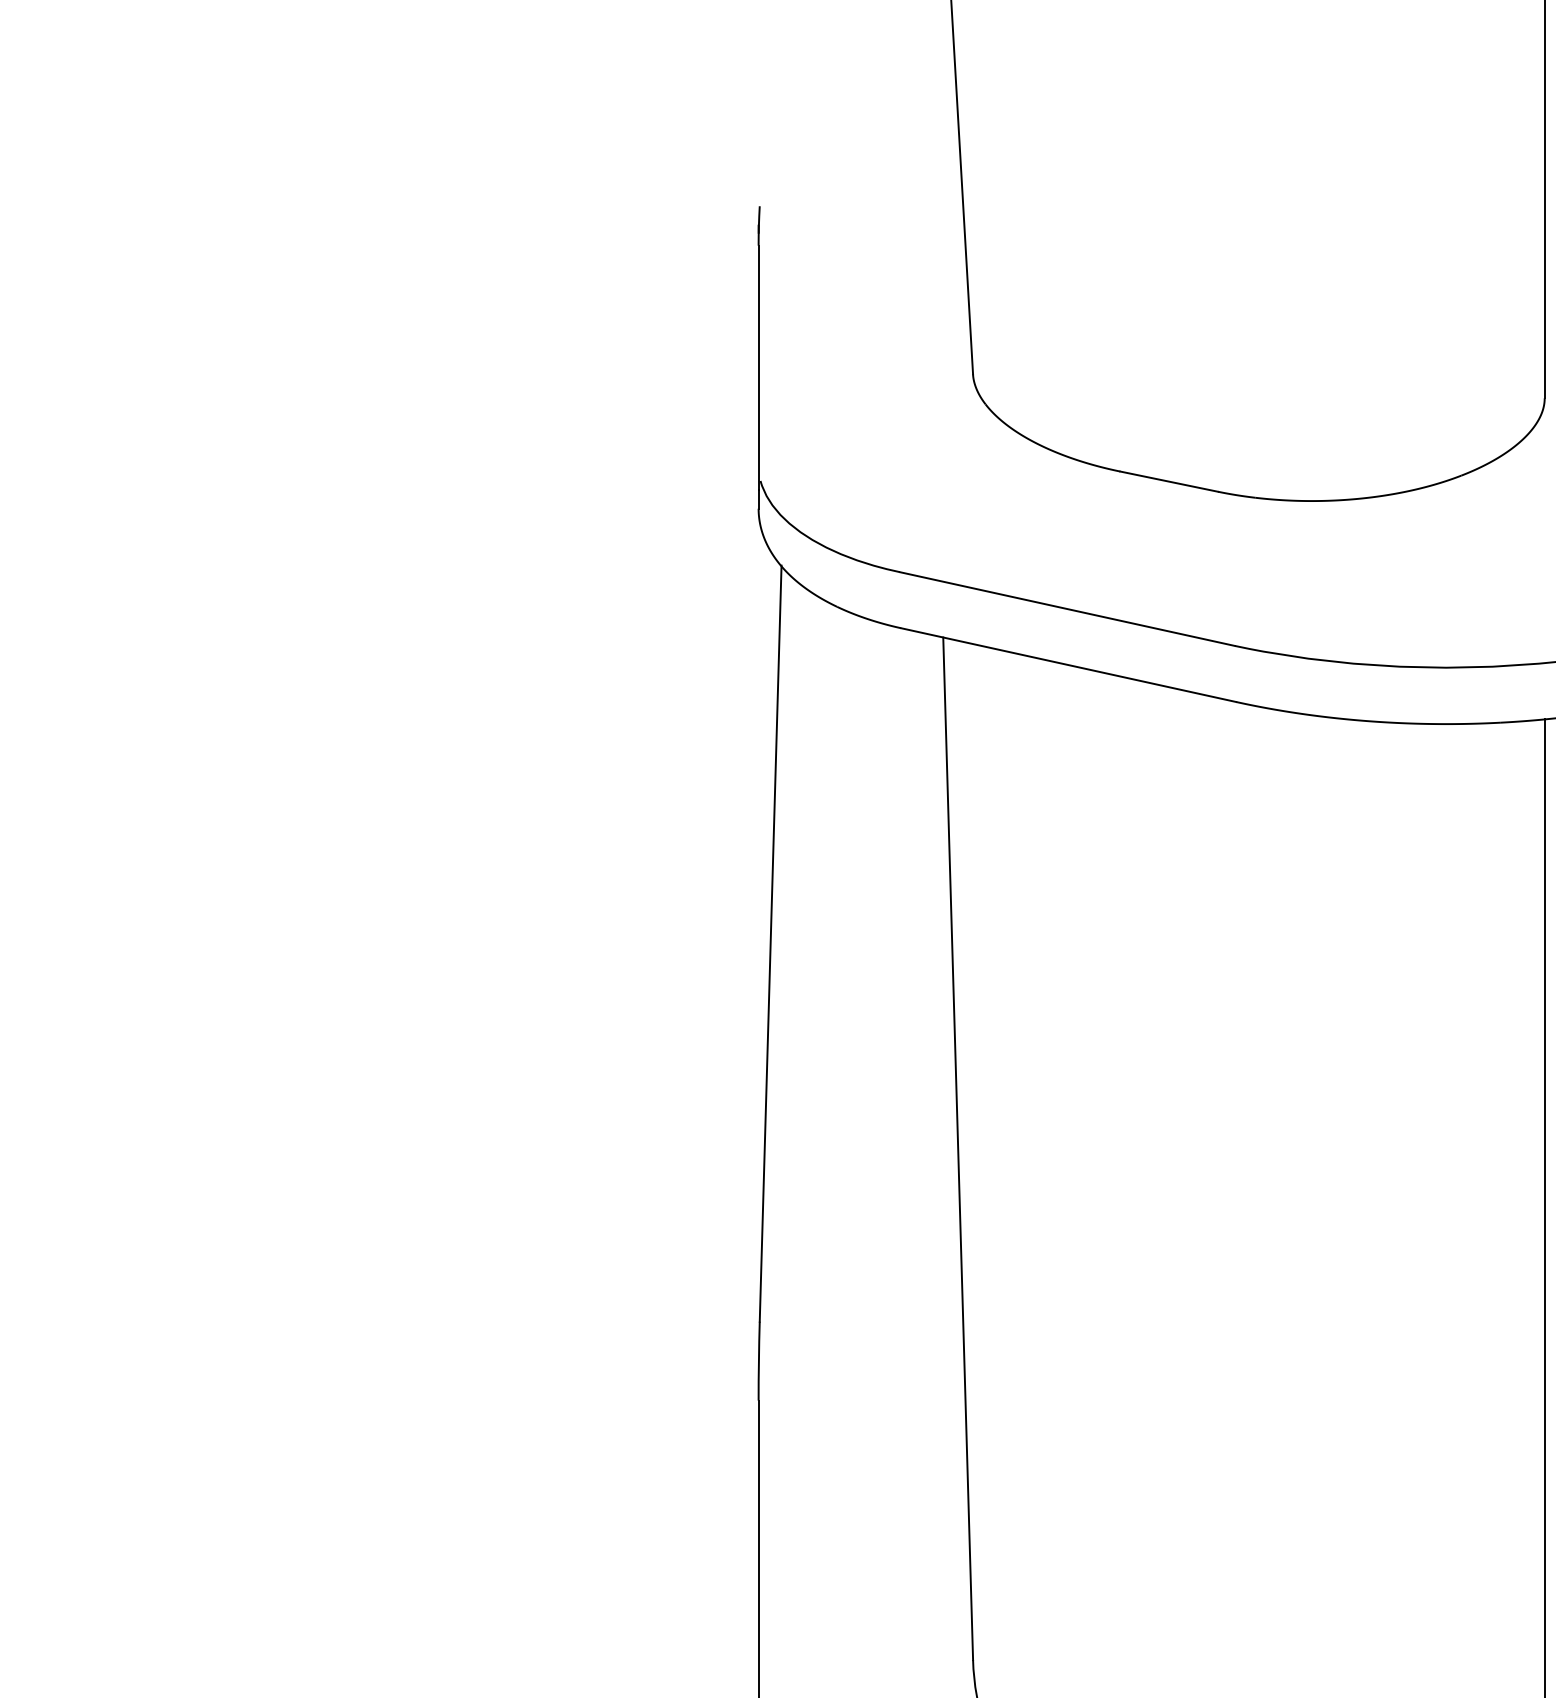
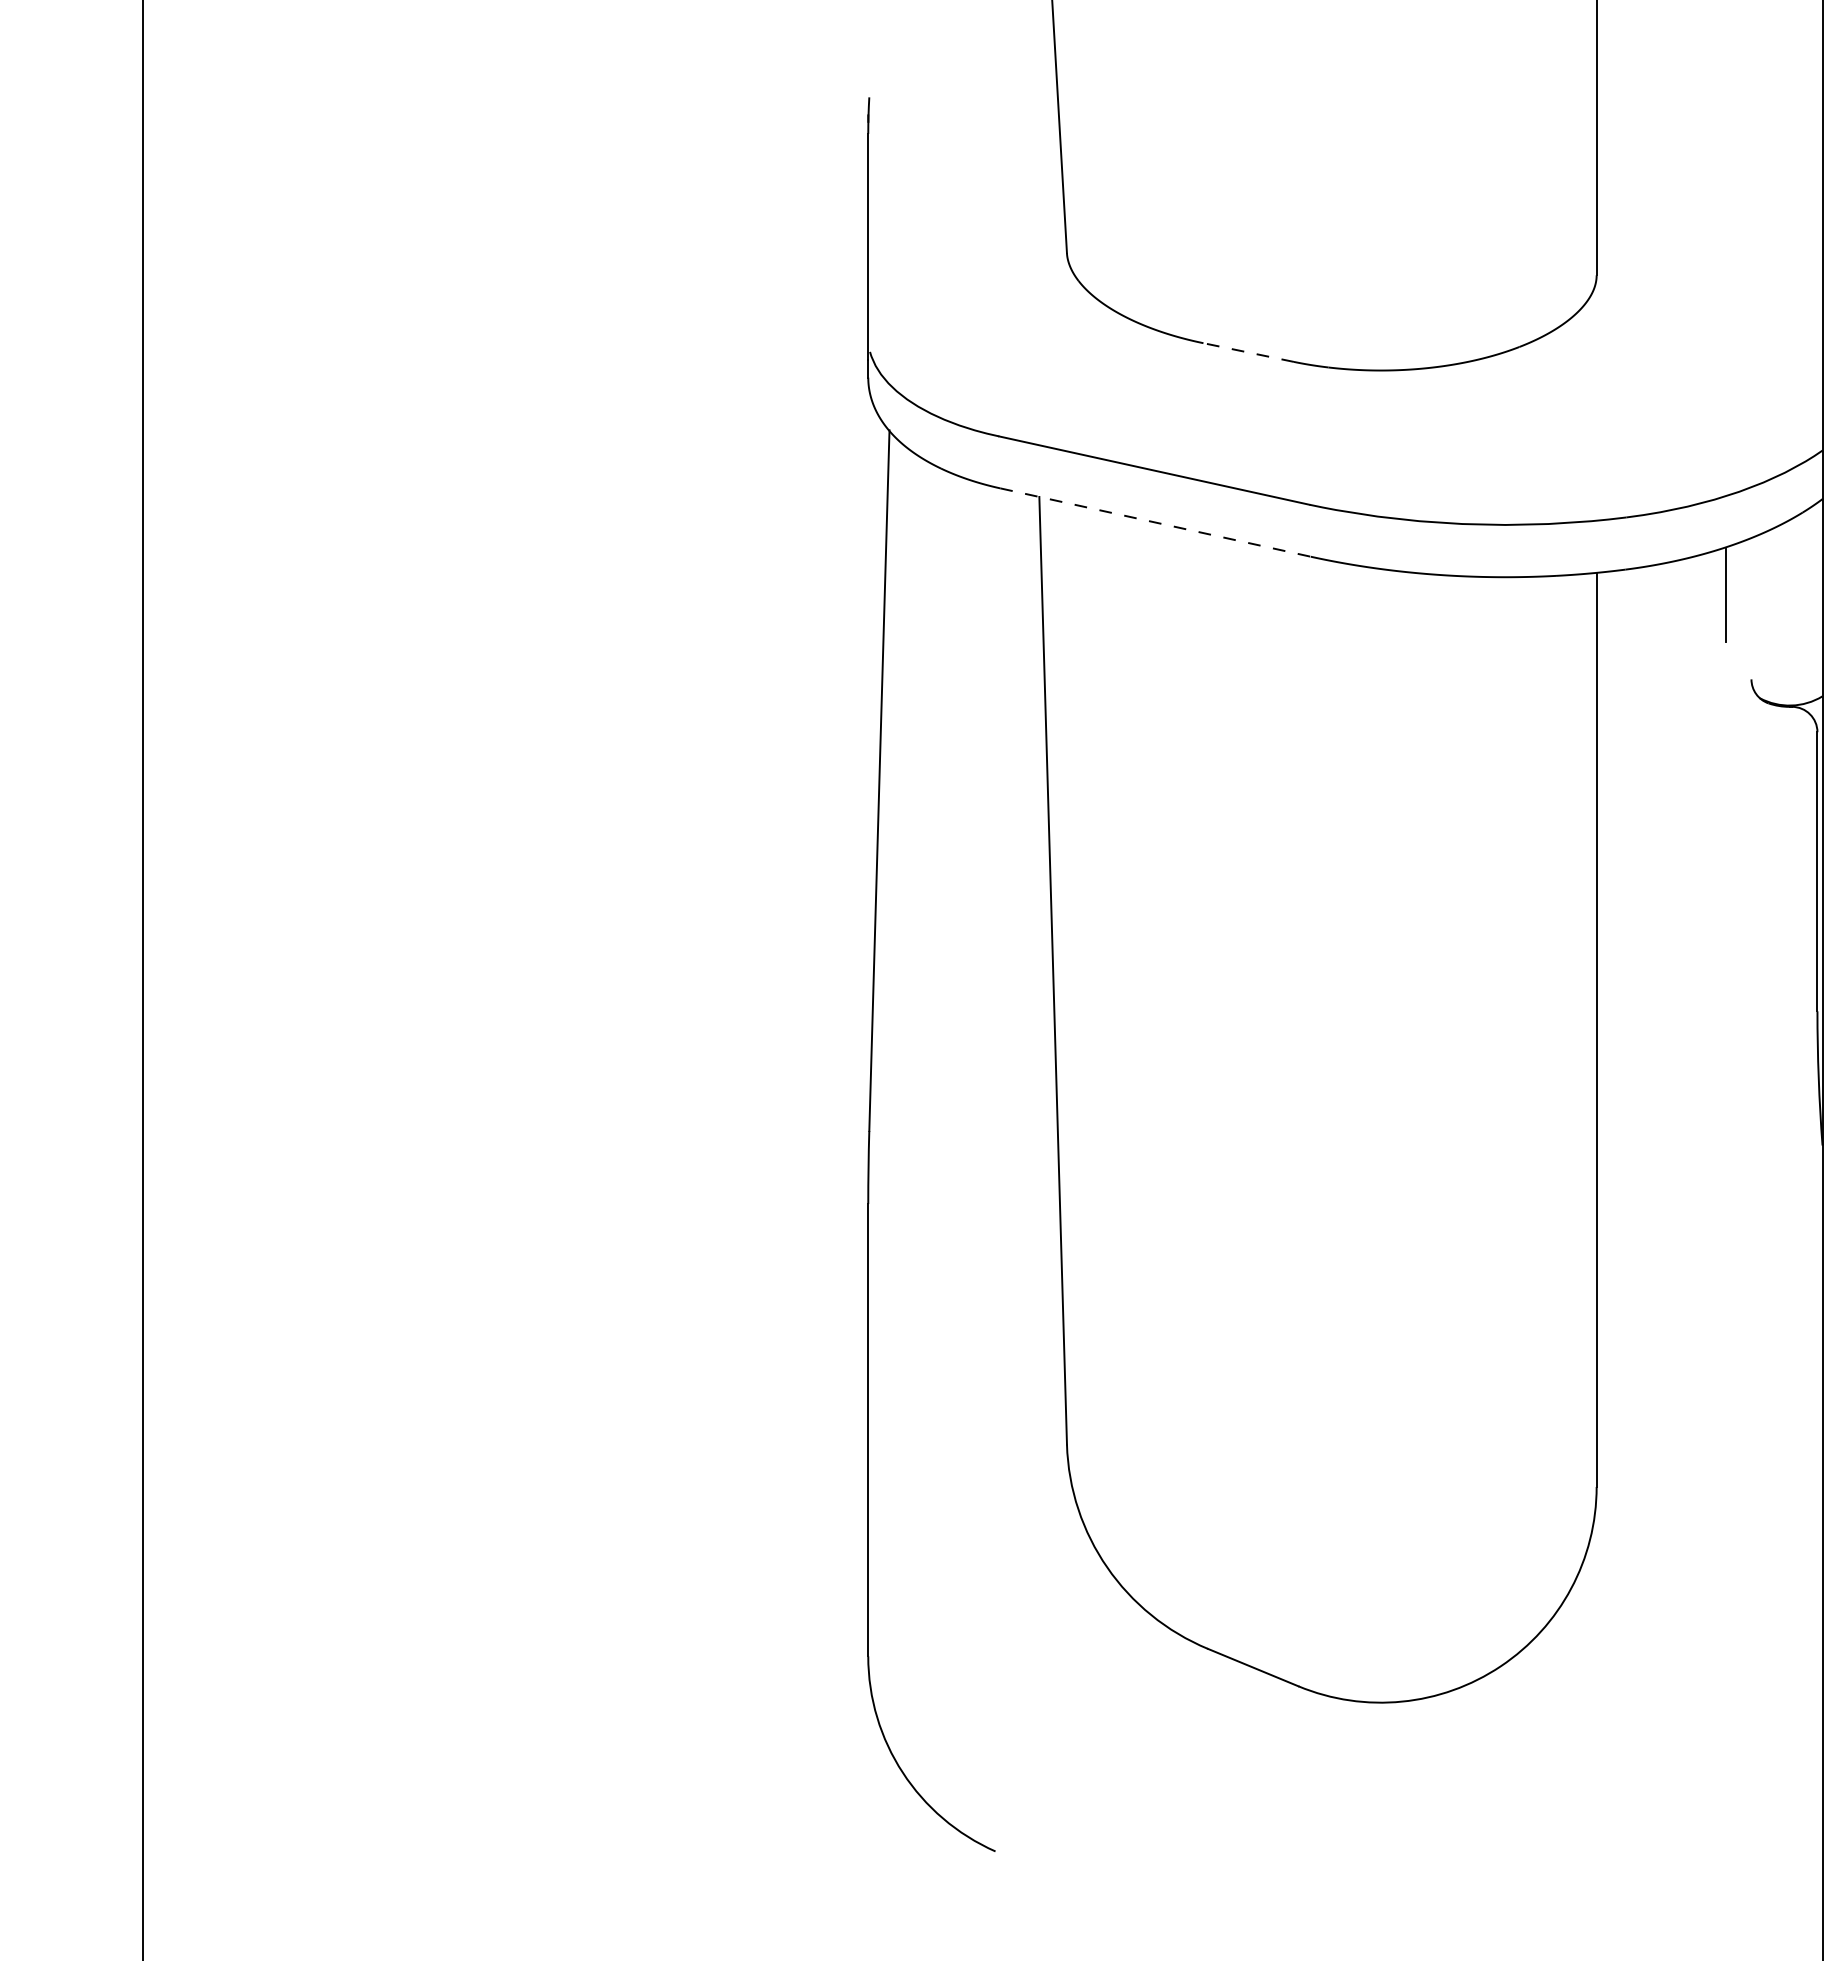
line: (1168, 481) -> (1248, 352), solid -> dashed
line: (1068, 665) -> (1155, 522), solid -> dashed

